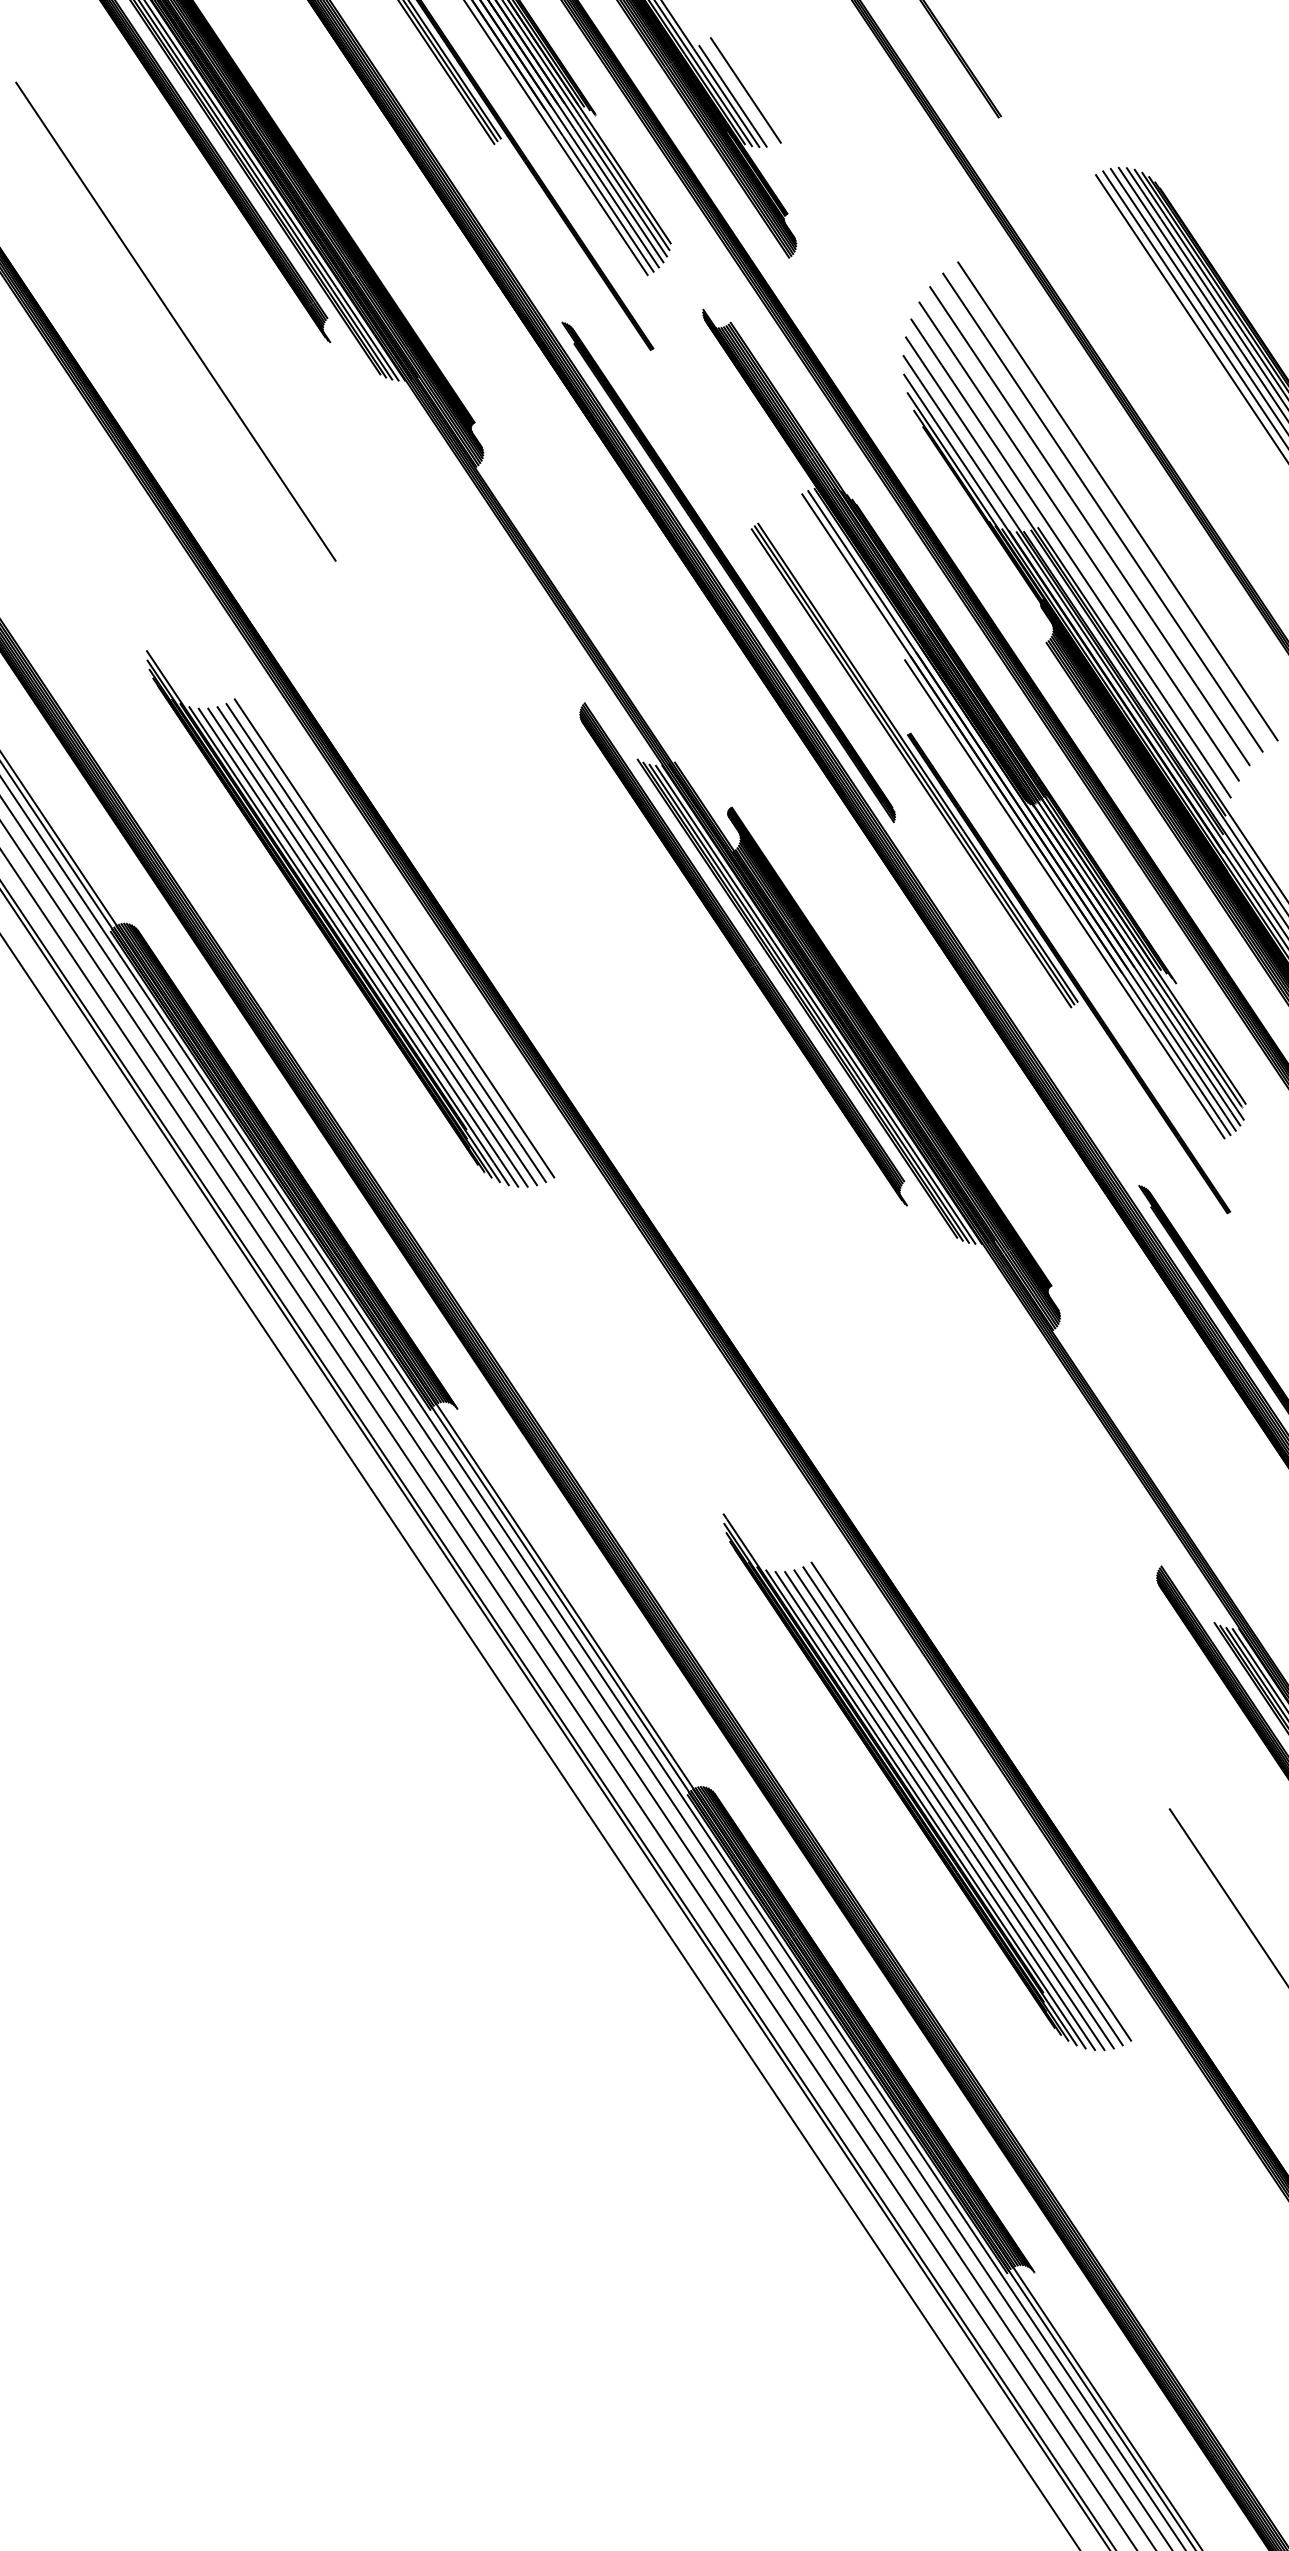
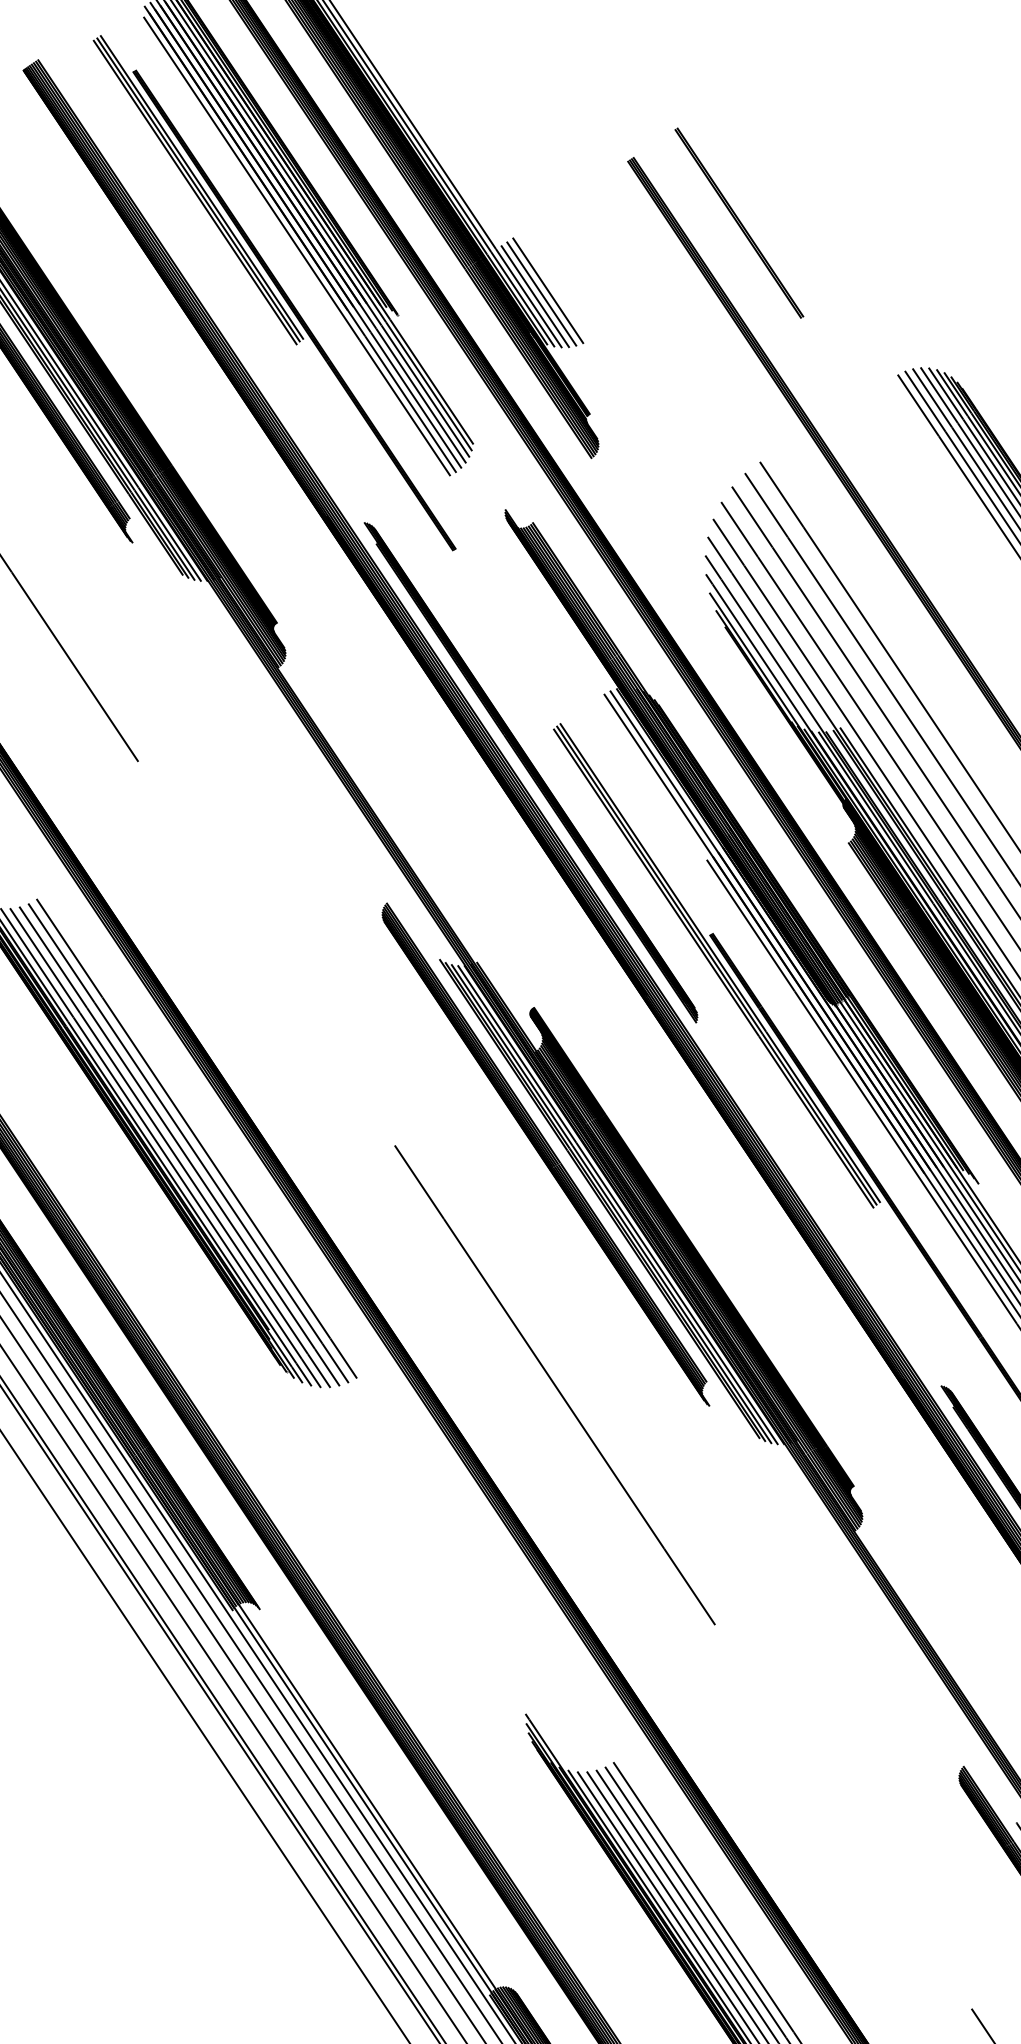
line: (739, 93) -> (541, 293), added
line: (752, 1184) -> (554, 1384), added

